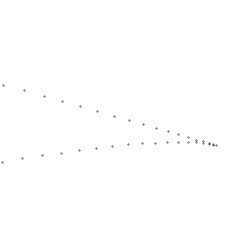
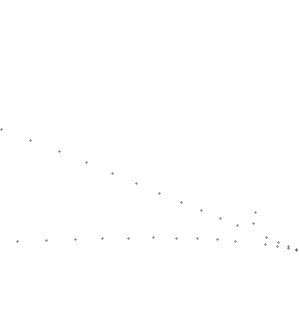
part: (178, 138) -> (254, 218), moved

